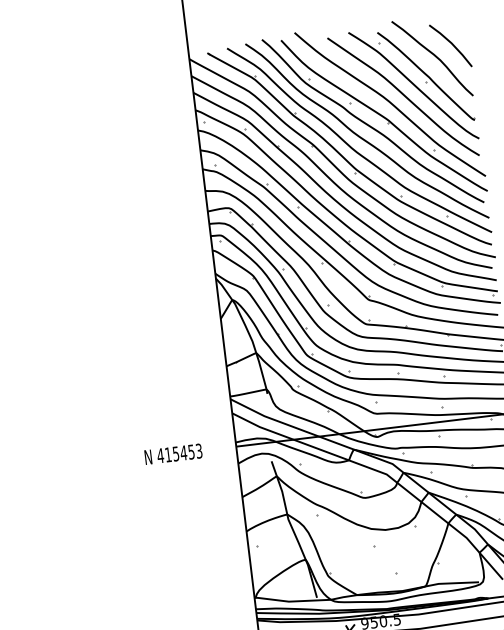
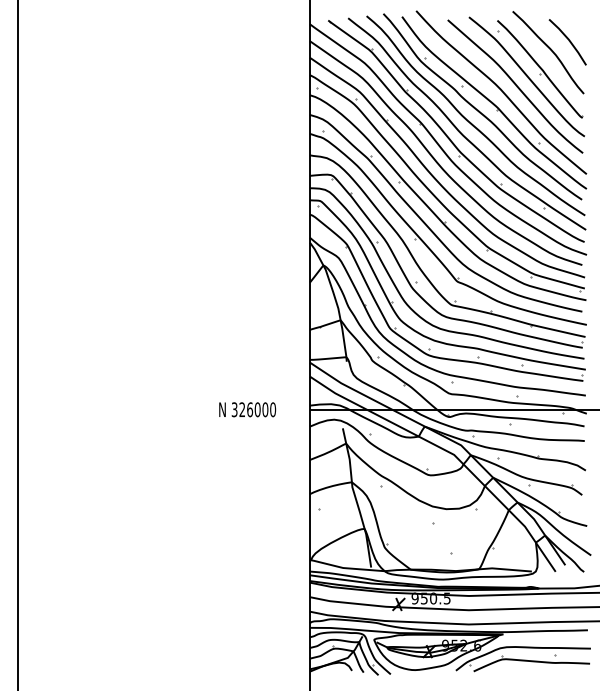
text: (179, 453) -> (253, 409), 415453 -> 326000

